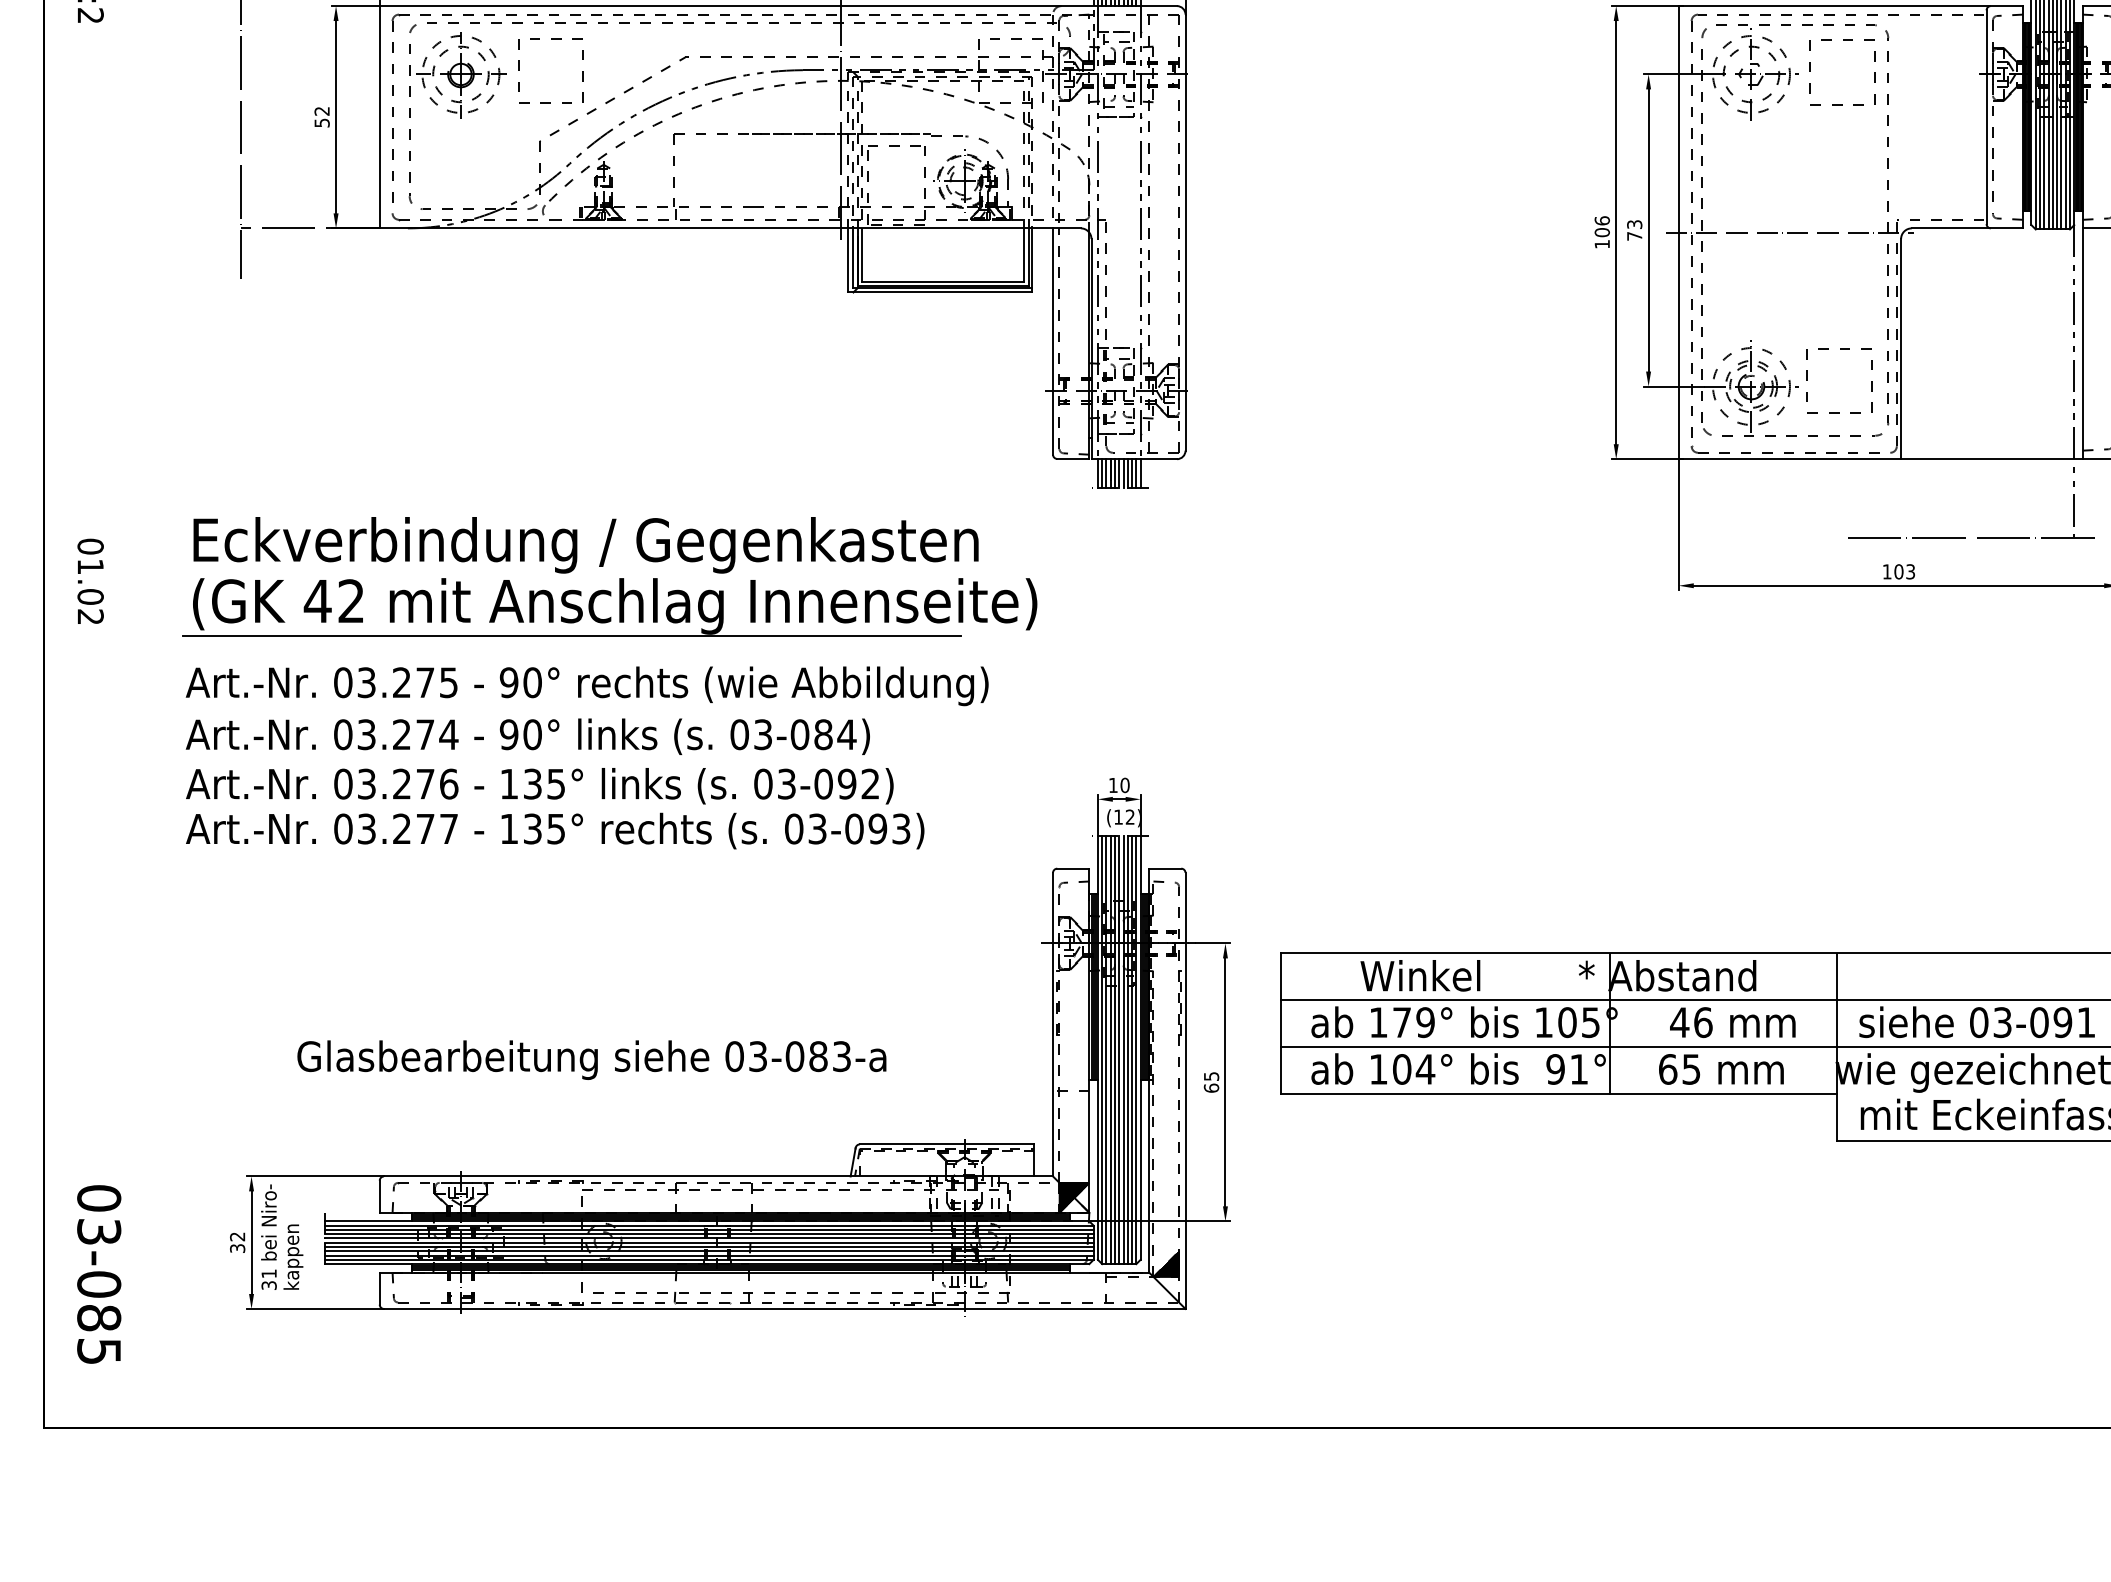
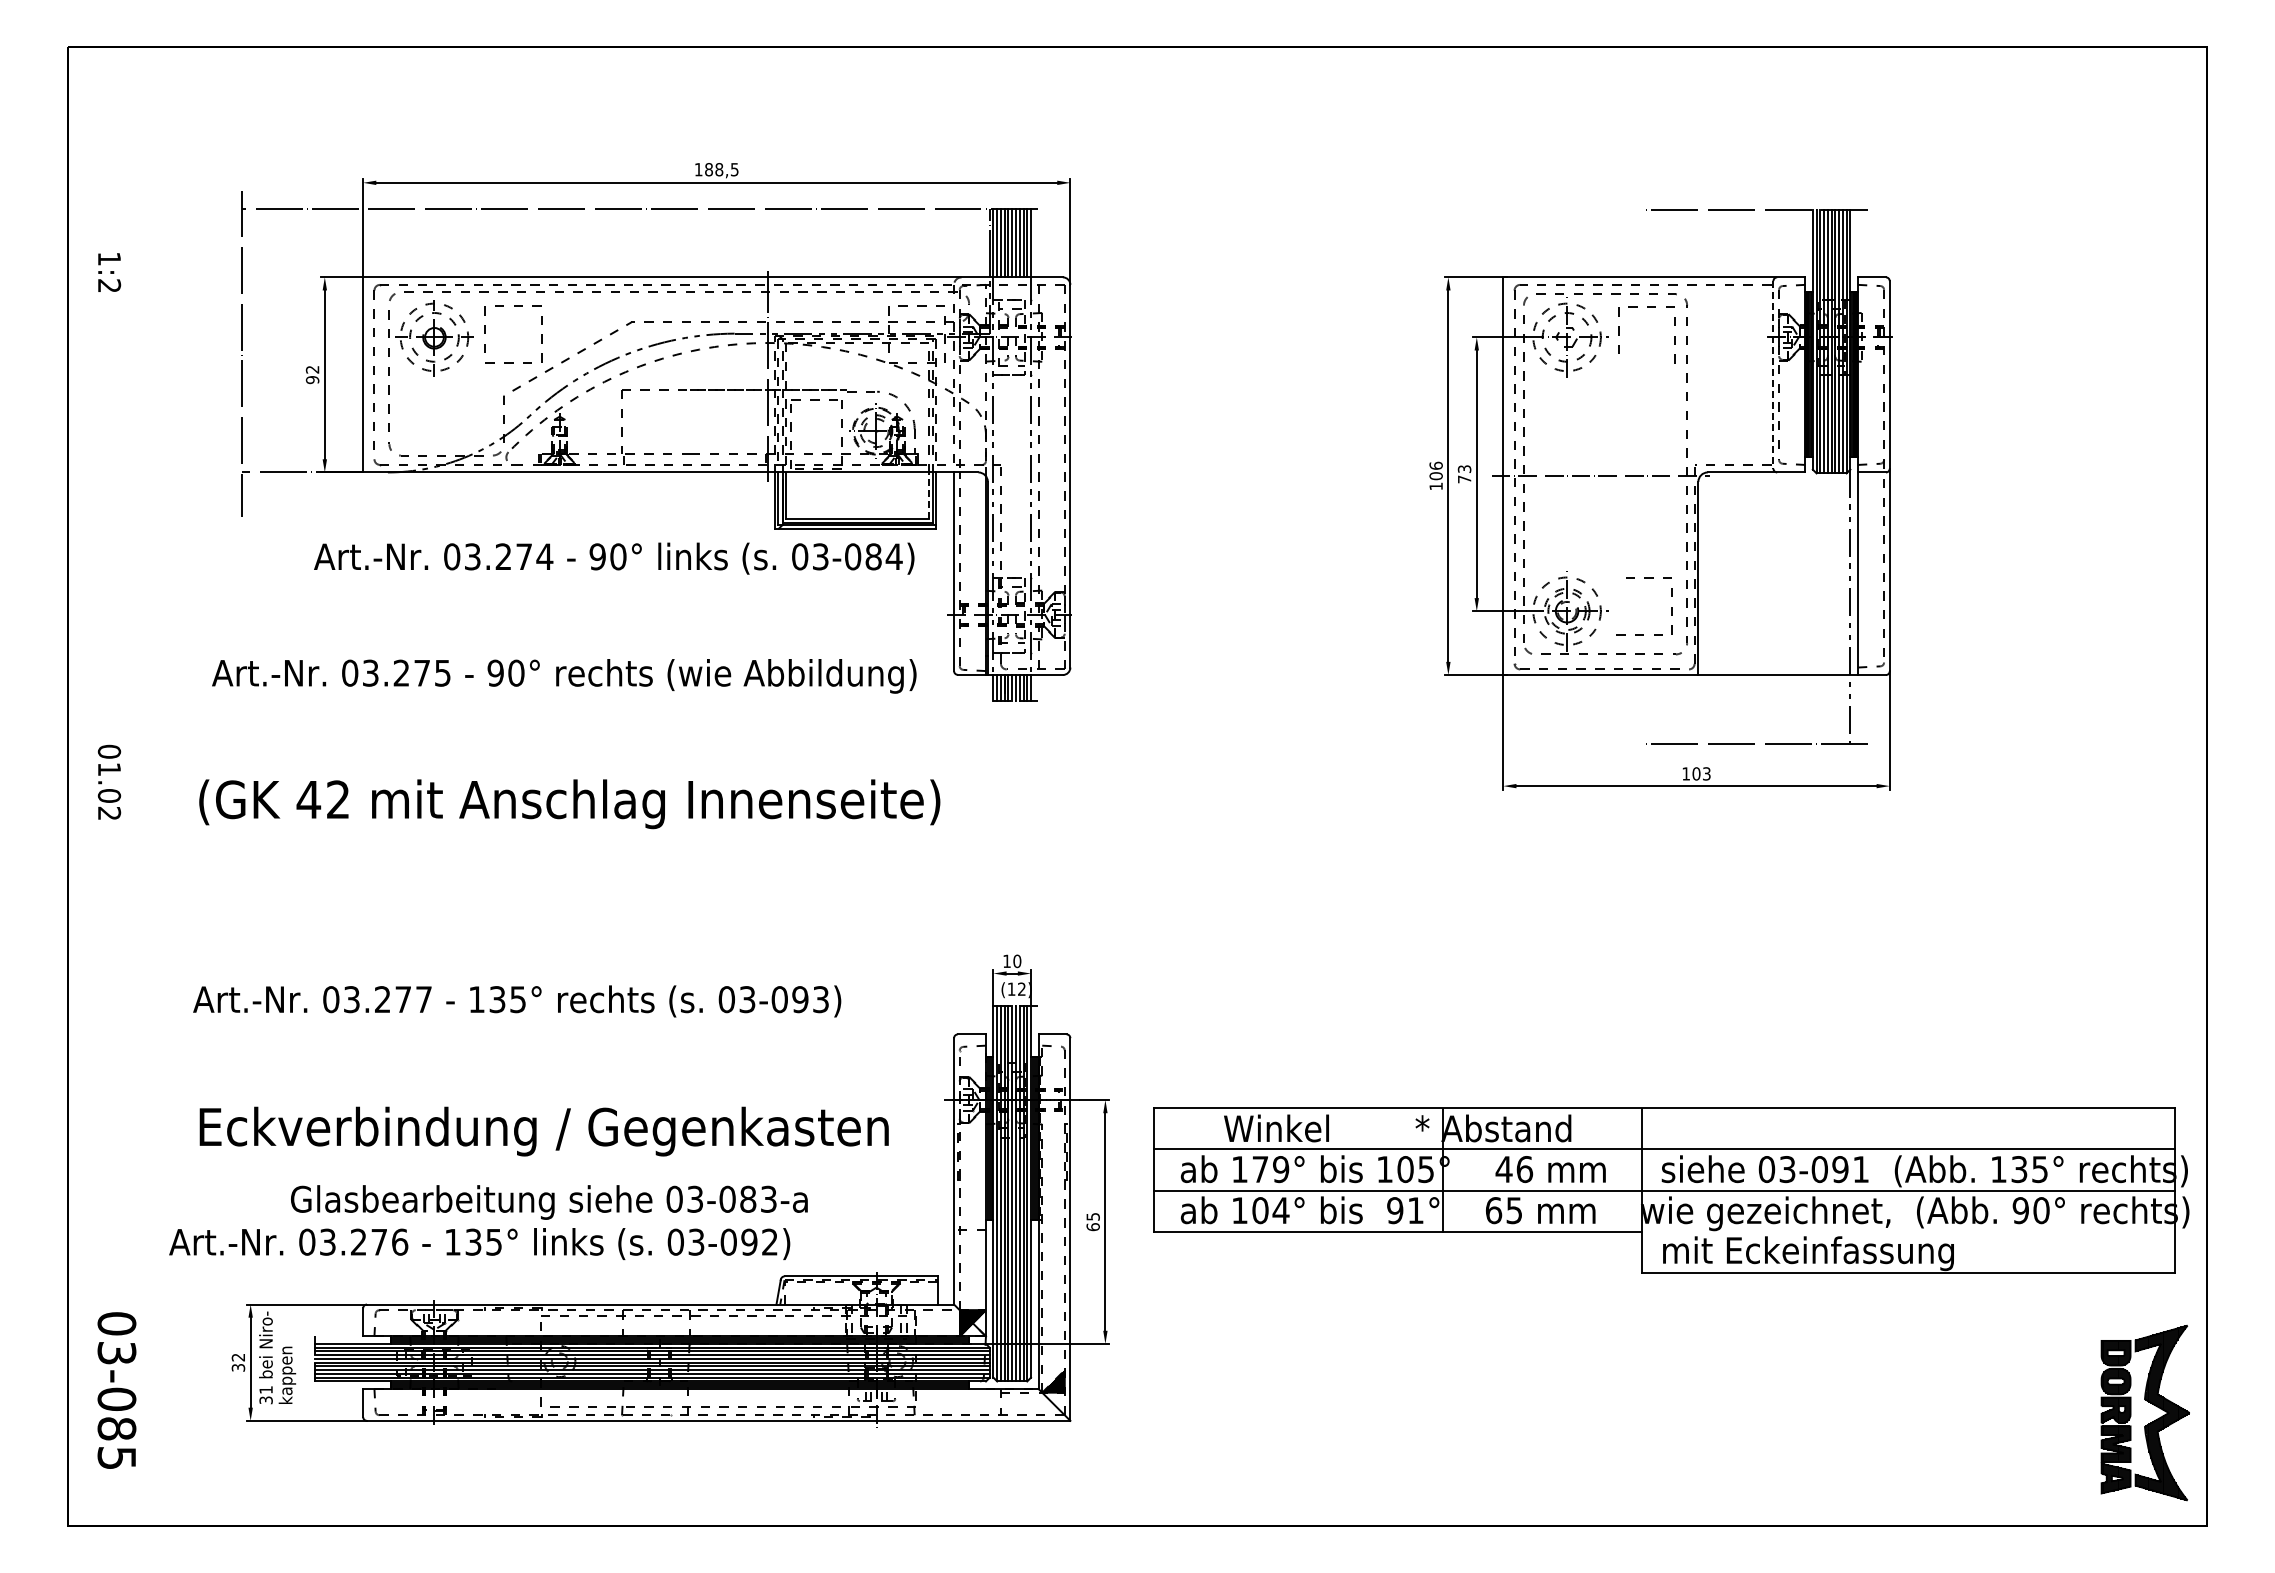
line: (1837, 104) -> (1642, 363), removed
line: (1986, 116) -> (1773, 374), solid -> dashed
text: (321, 123) -> (312, 380), 52 -> 92
line: (1023, 255) -> (928, 496), solid -> dashed
line: (1806, 375) -> (1615, 601), removed
text: (585, 545) -> (543, 1131), moved
line: (571, 636) -> (531, 830), removed
text: (587, 686) -> (564, 676), moved
text: (528, 736) -> (614, 558), moved
text: (539, 786) -> (479, 1244), moved

